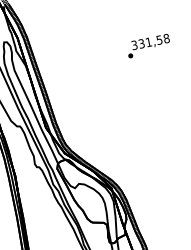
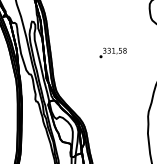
text: (147, 45) -> (112, 52), moved

